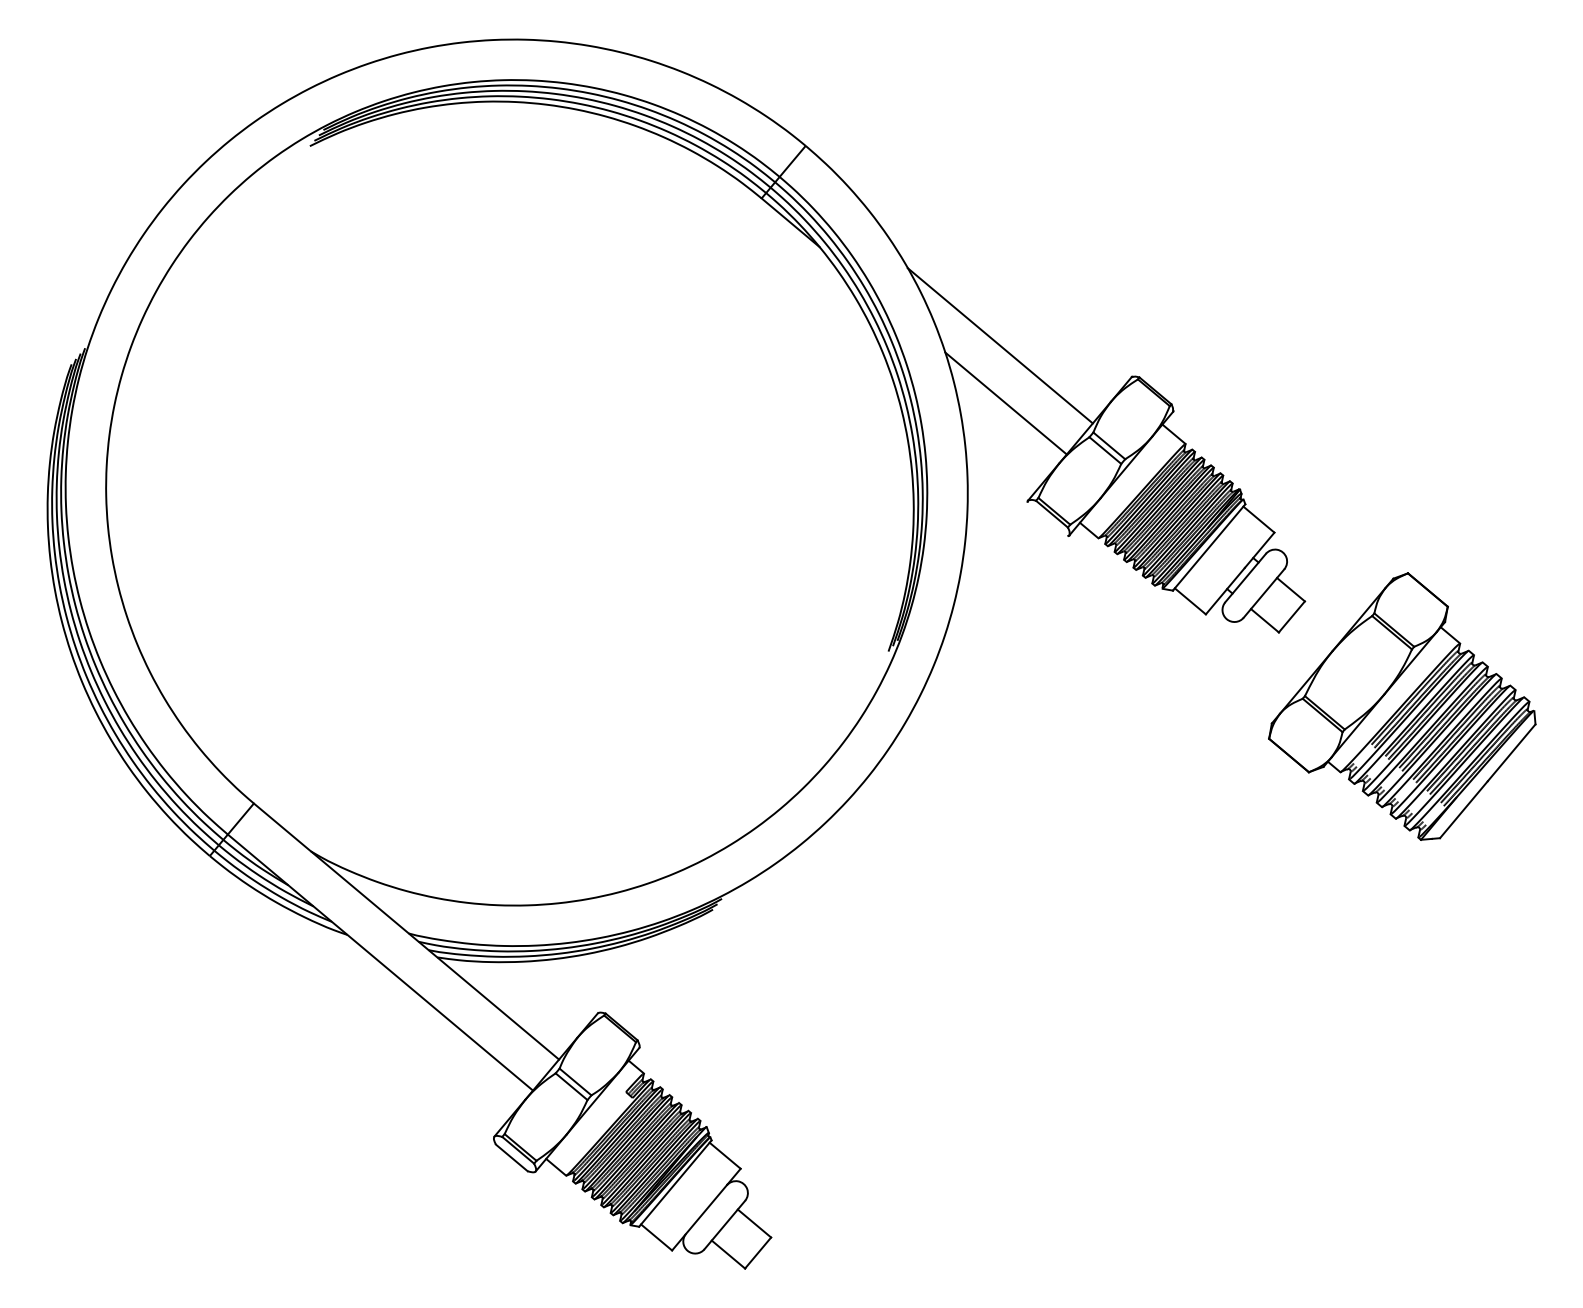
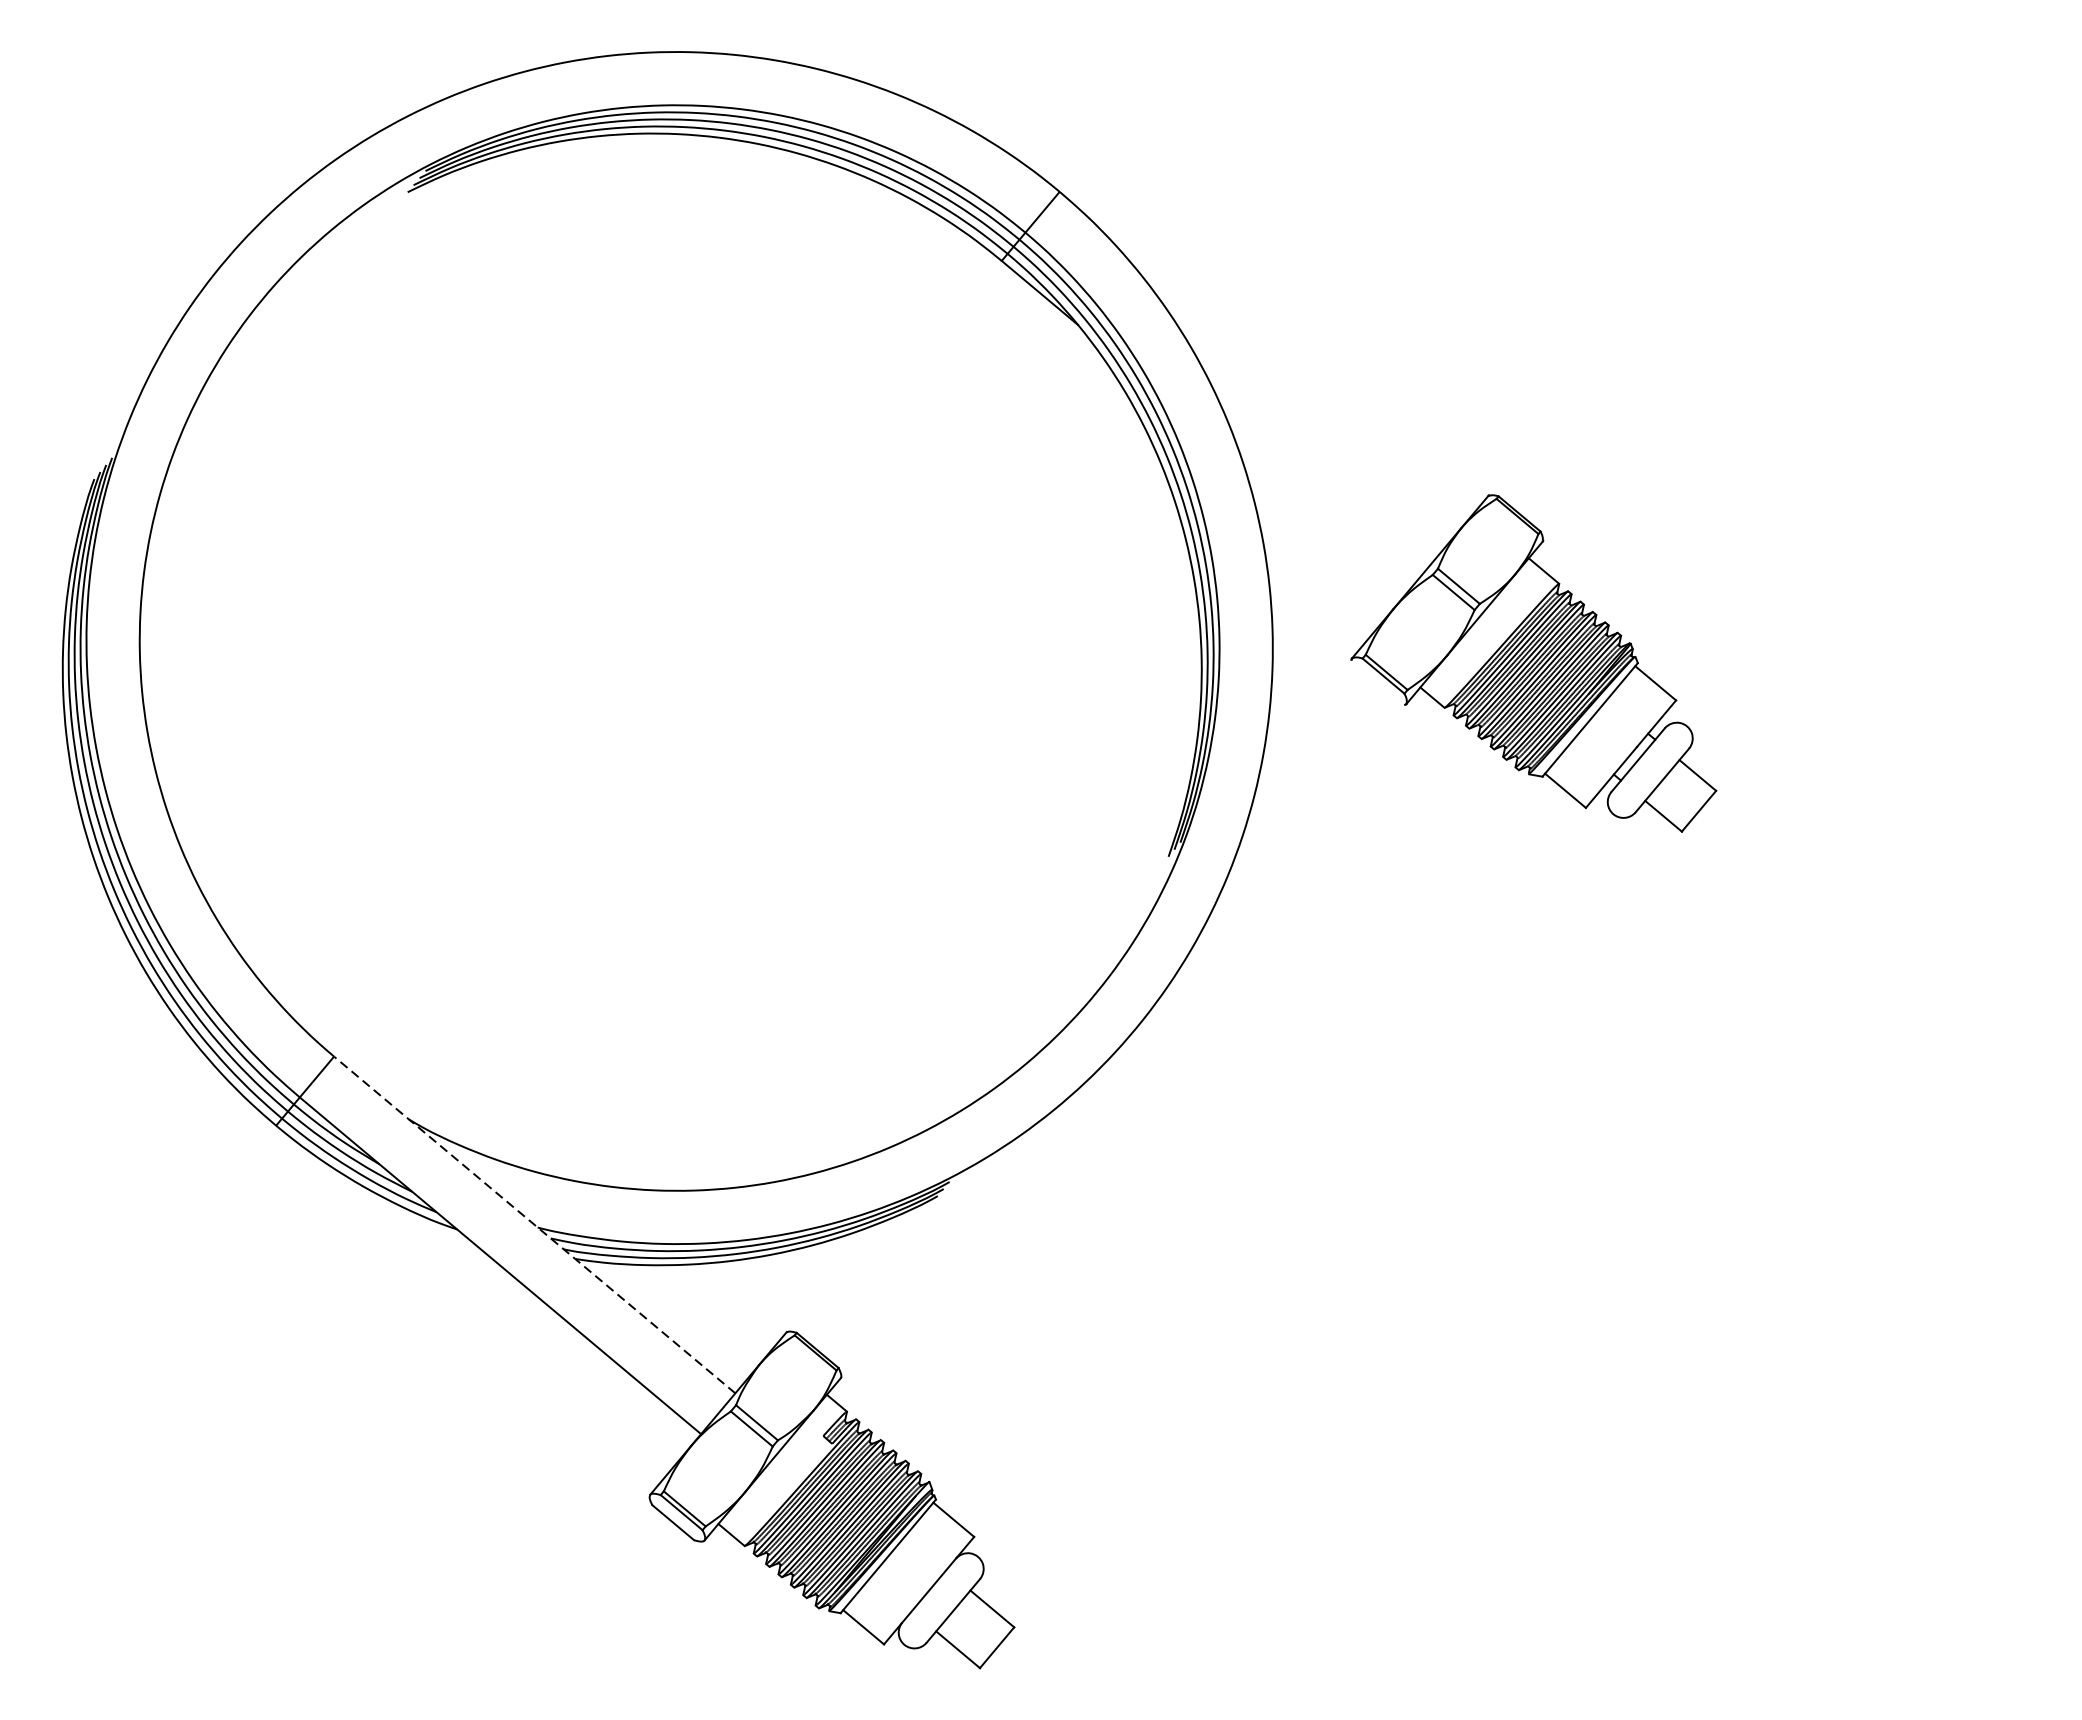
line: (999, 345) -> (1314, 454), removed
line: (1005, 403) -> (1322, 530), removed
part: (1402, 706) -> (1844, 929), removed
line: (406, 931) -> (534, 1224), solid -> dashed

